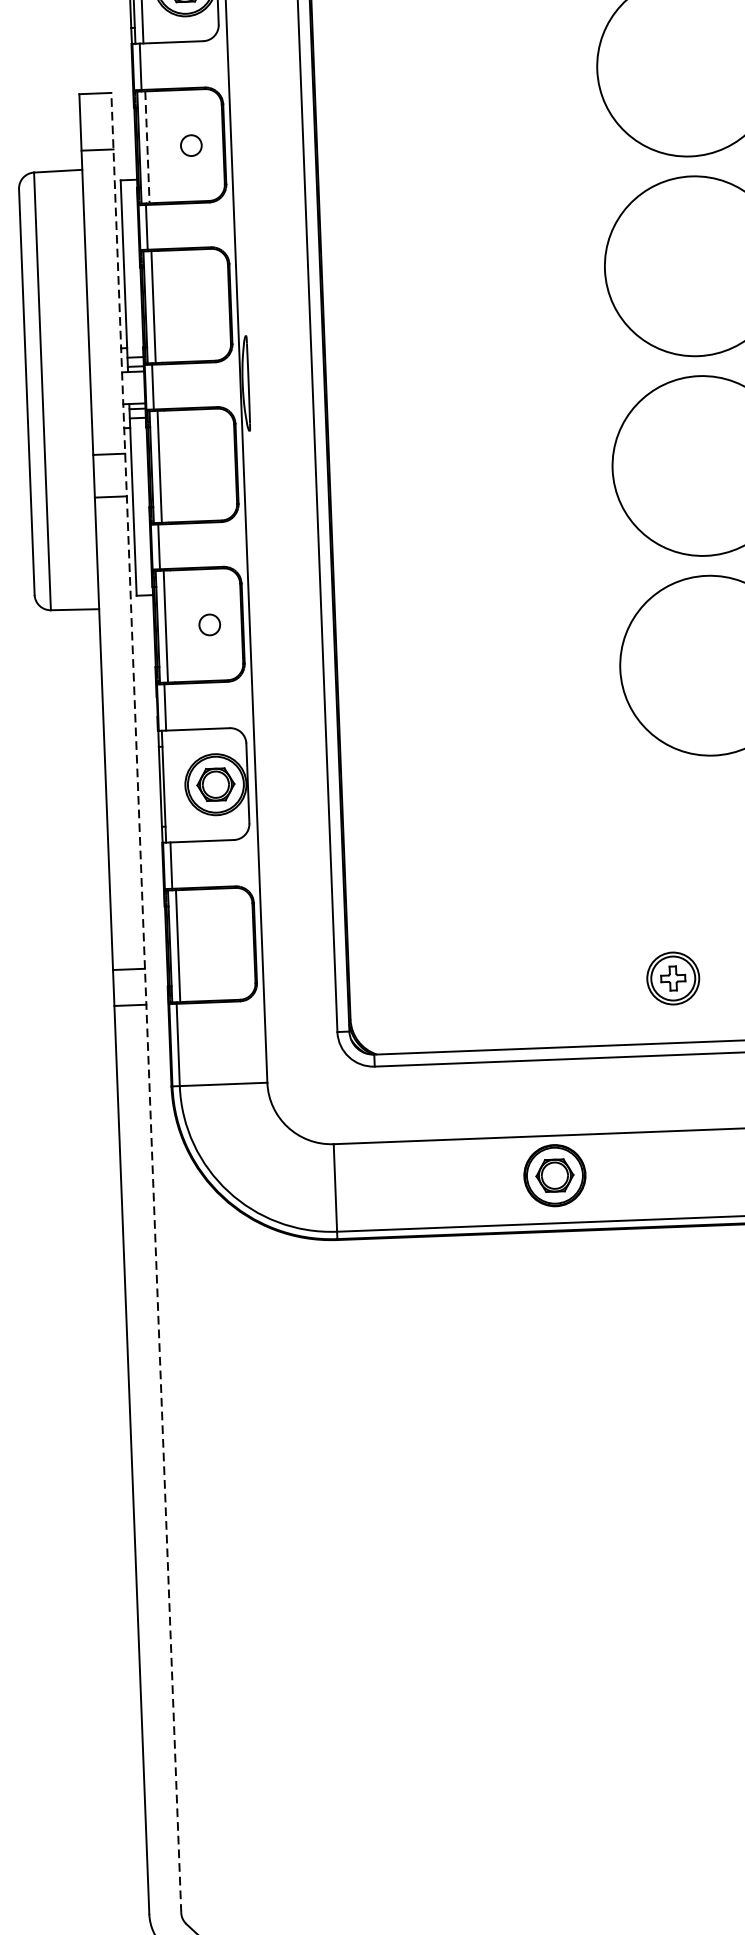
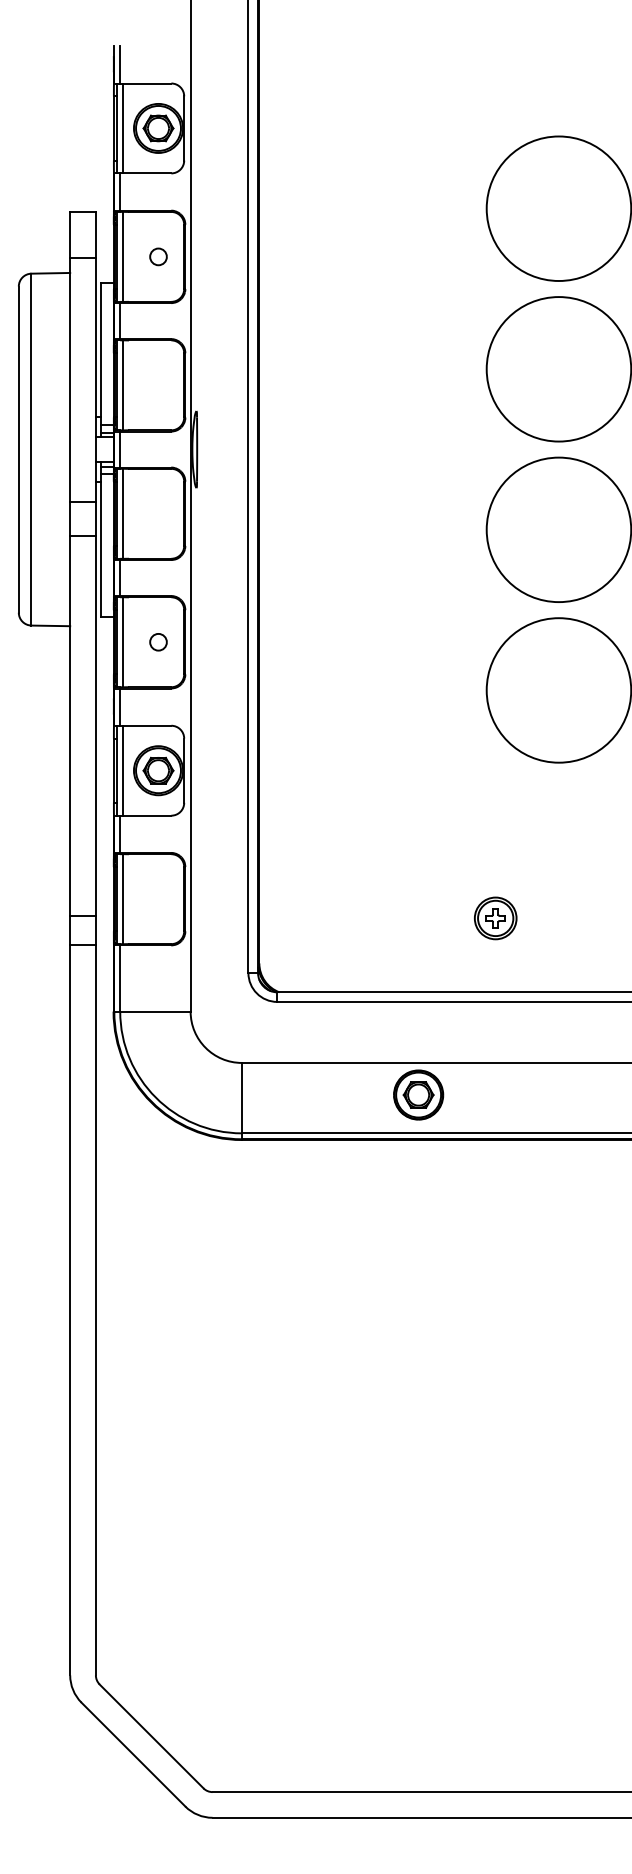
line: (147, 148) -> (123, 257), dashed -> solid
line: (172, 786) -> (123, 770), added
part: (673, 978) -> (495, 918), moved
line: (145, 1002) -> (95, 943), dashed -> solid

